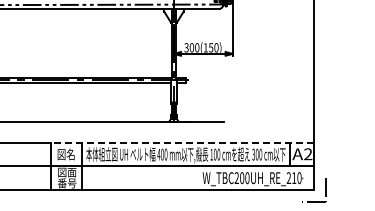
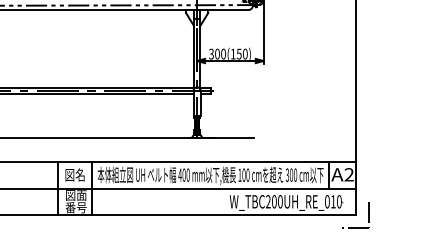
line: (181, 142) -> (205, 161), dashed -> solid
text: (288, 178) -> (326, 202), W_TBC200UH_RE_210 -> W_TBC200UH_RE_010

